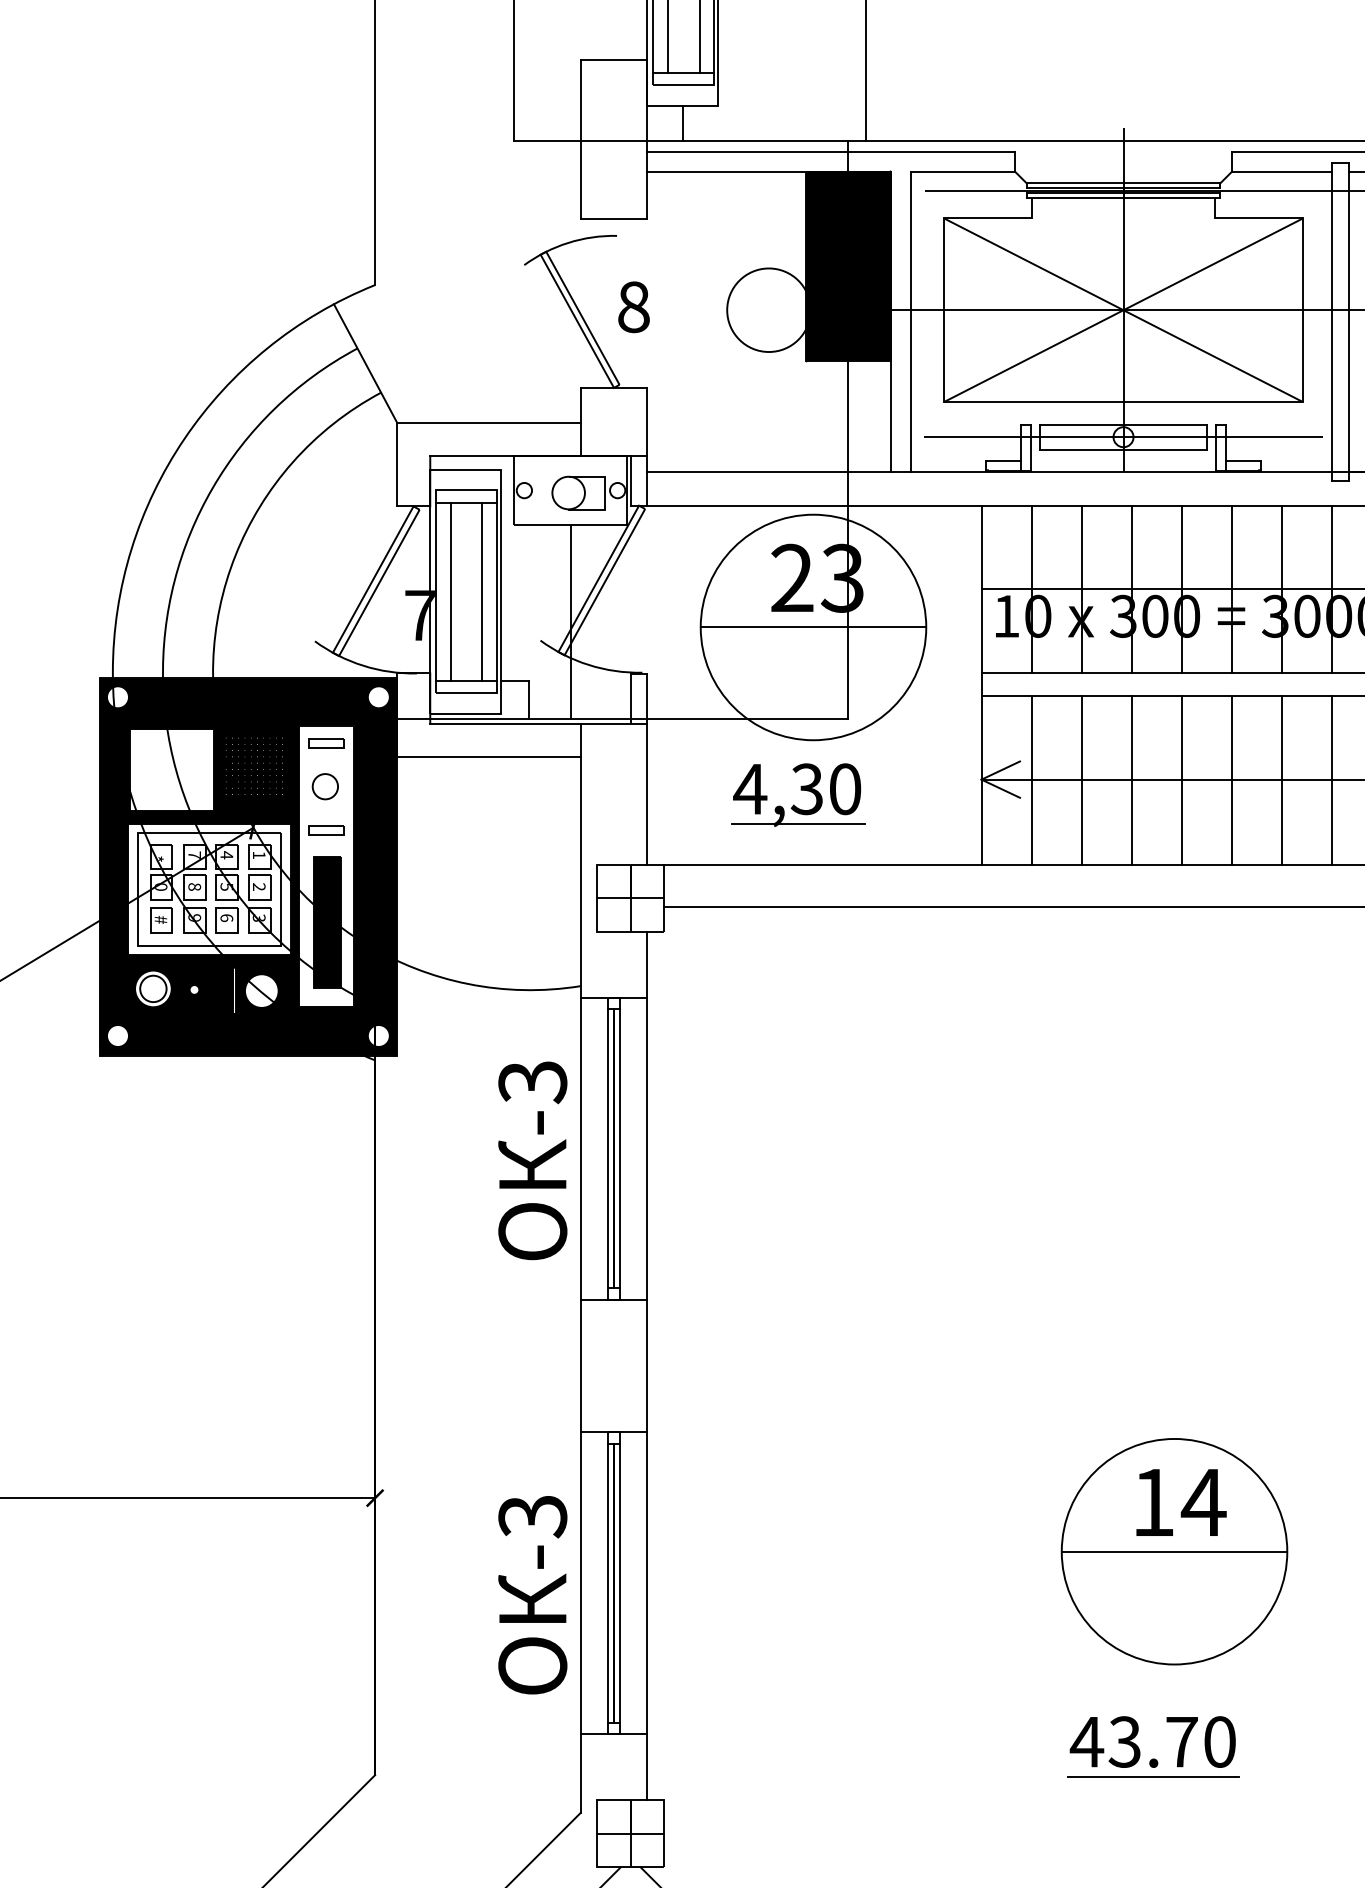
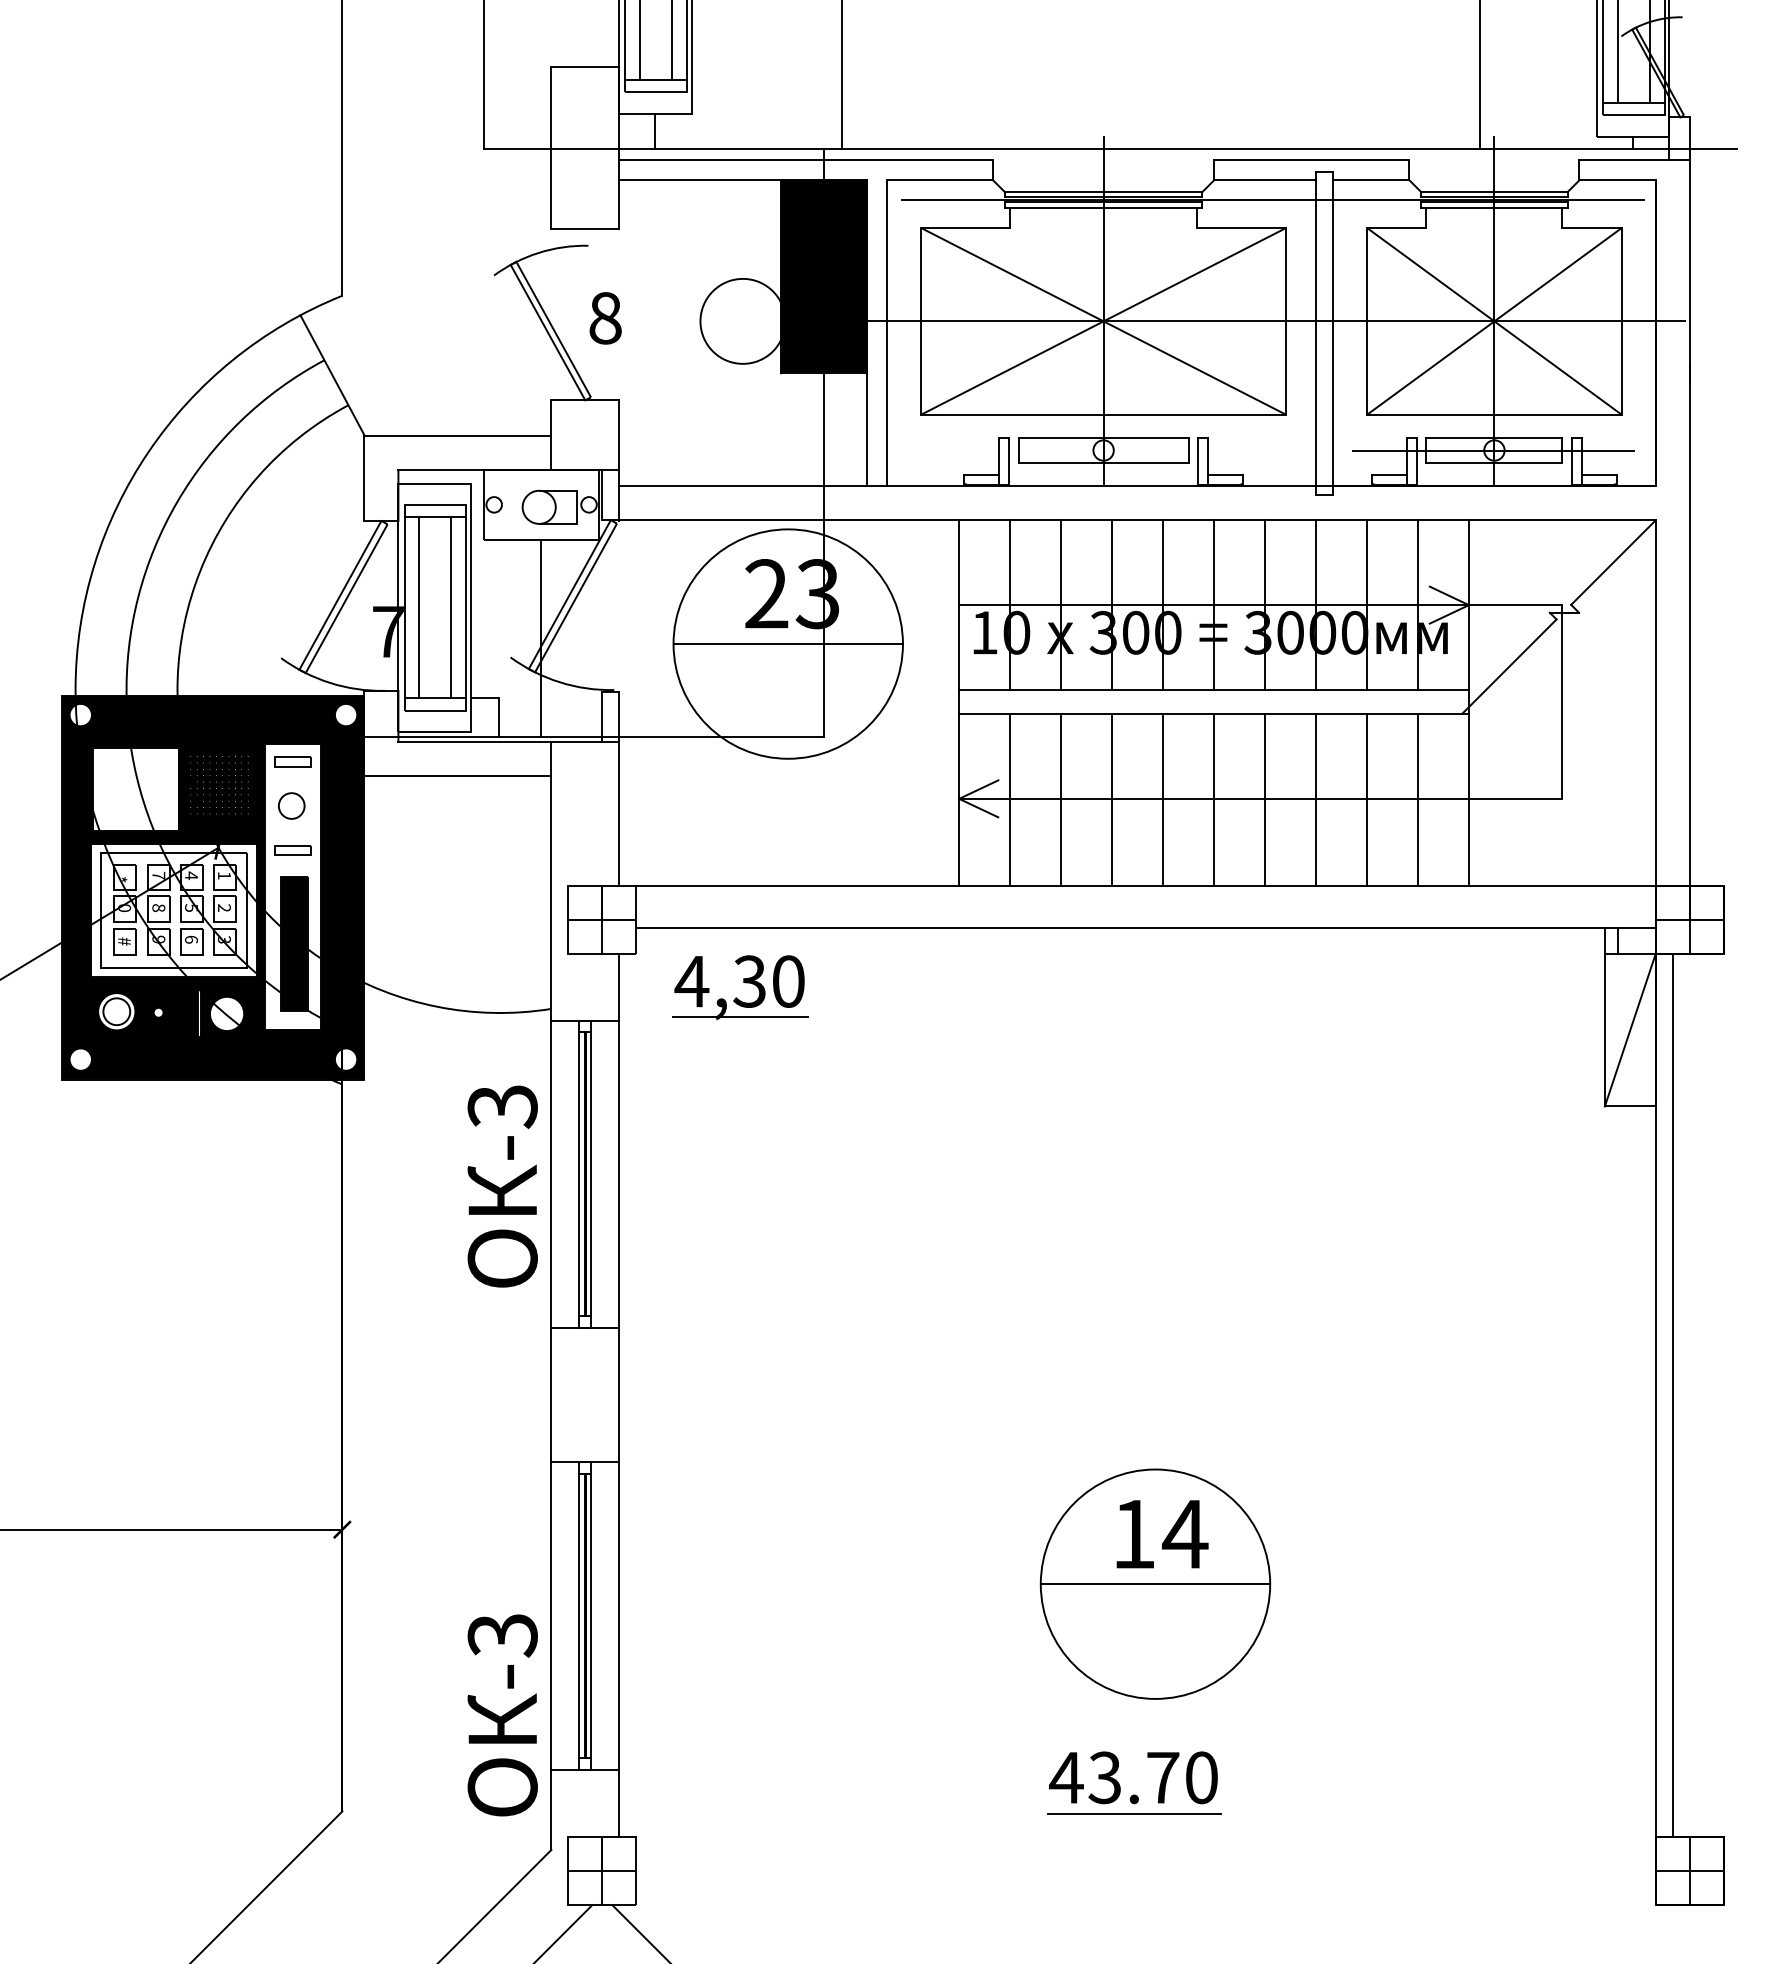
line: (1123, 437) -> (1103, 450), removed
part: (798, 795) -> (740, 987), moved
text: (532, 1595) -> (502, 1715), moved

